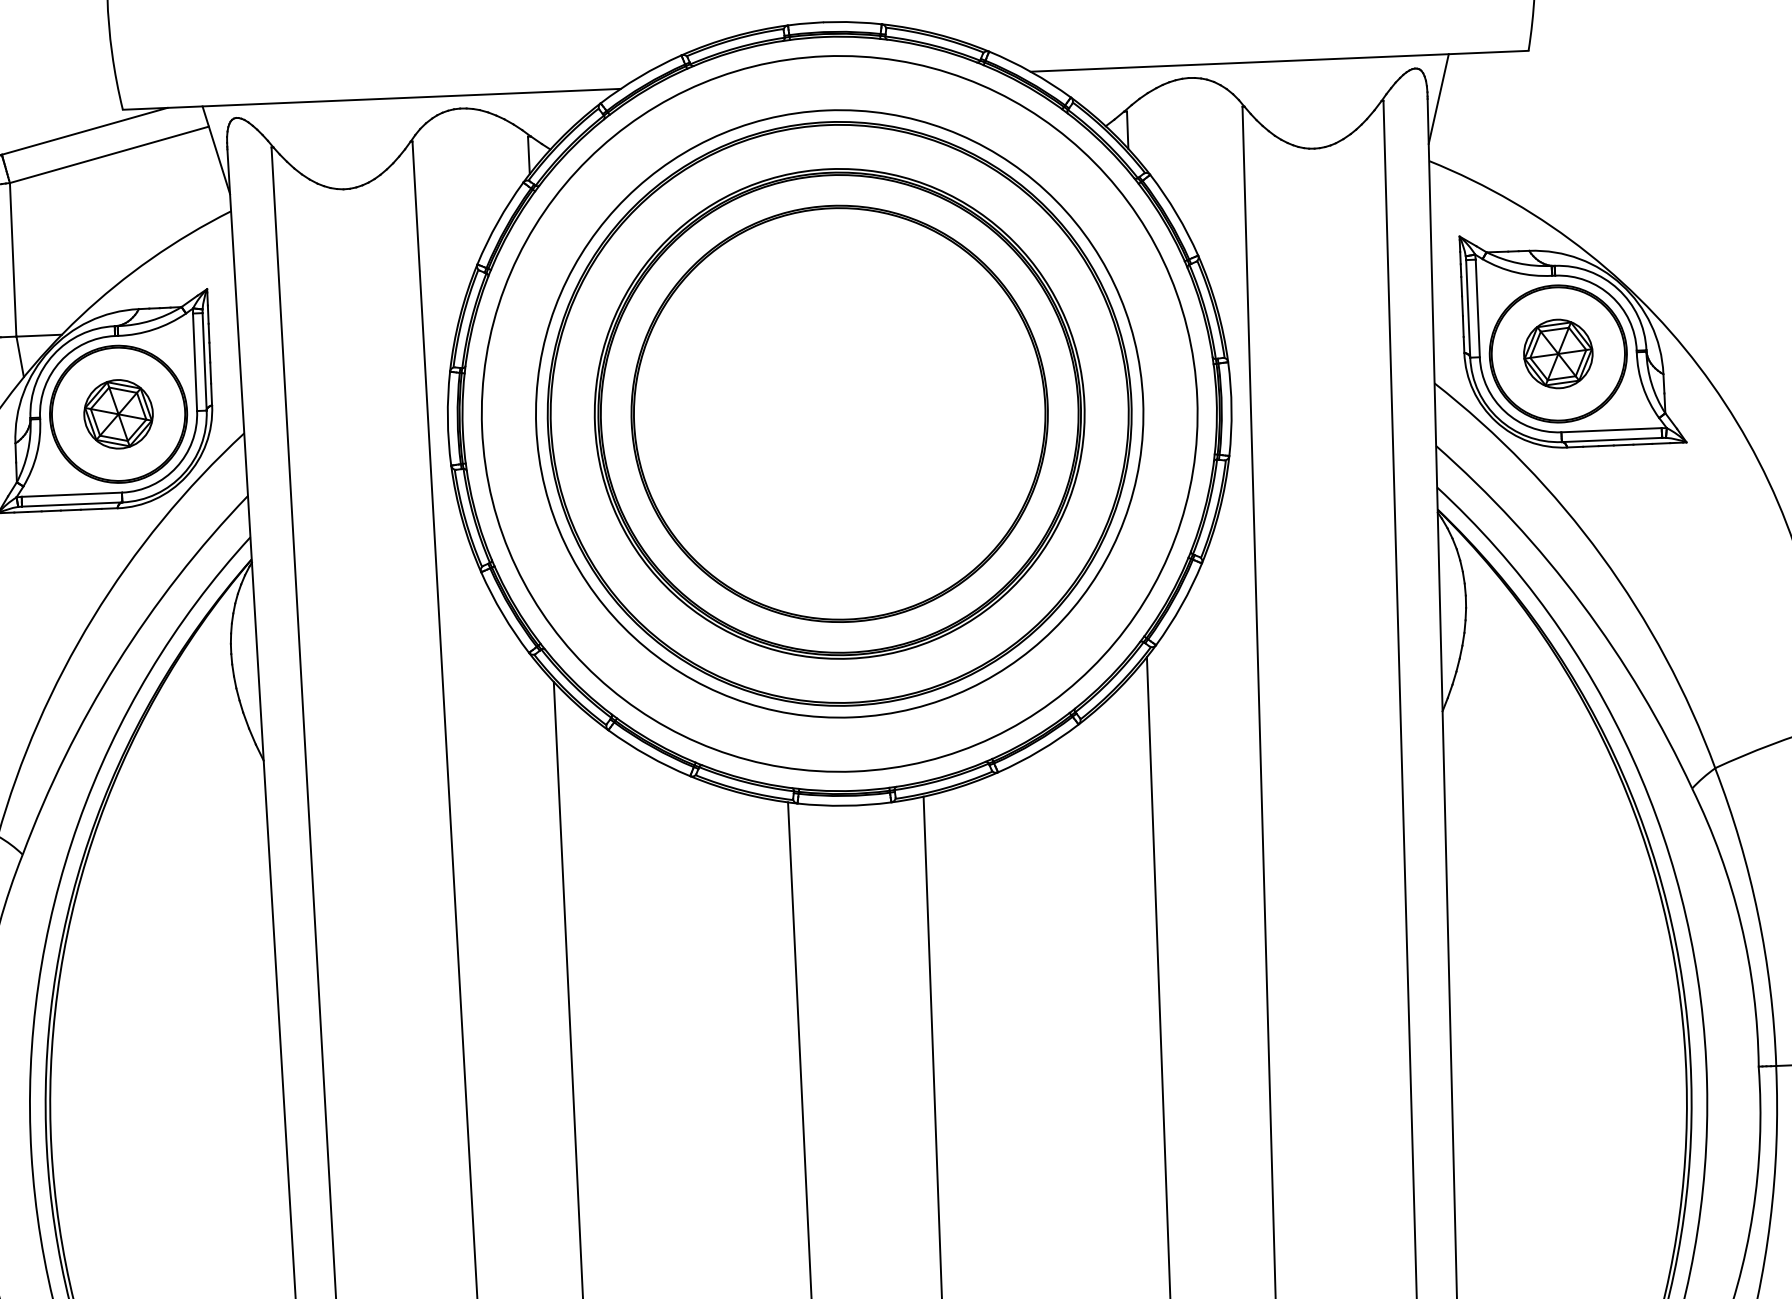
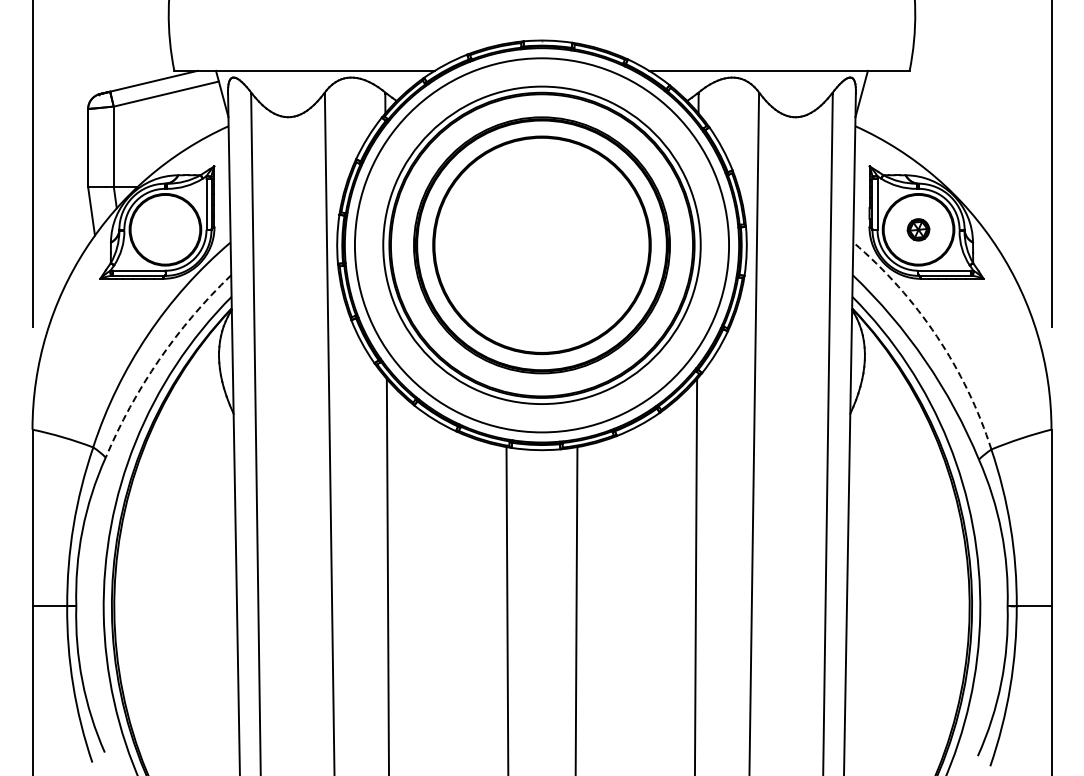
part: (1558, 353) -> (918, 229), size x0.6
part: (118, 413) -> (165, 229), removed
arc: (1601, 556) -> (936, 336), solid -> dashed
arc: (117, 662) -> (159, 359), solid -> dashed

